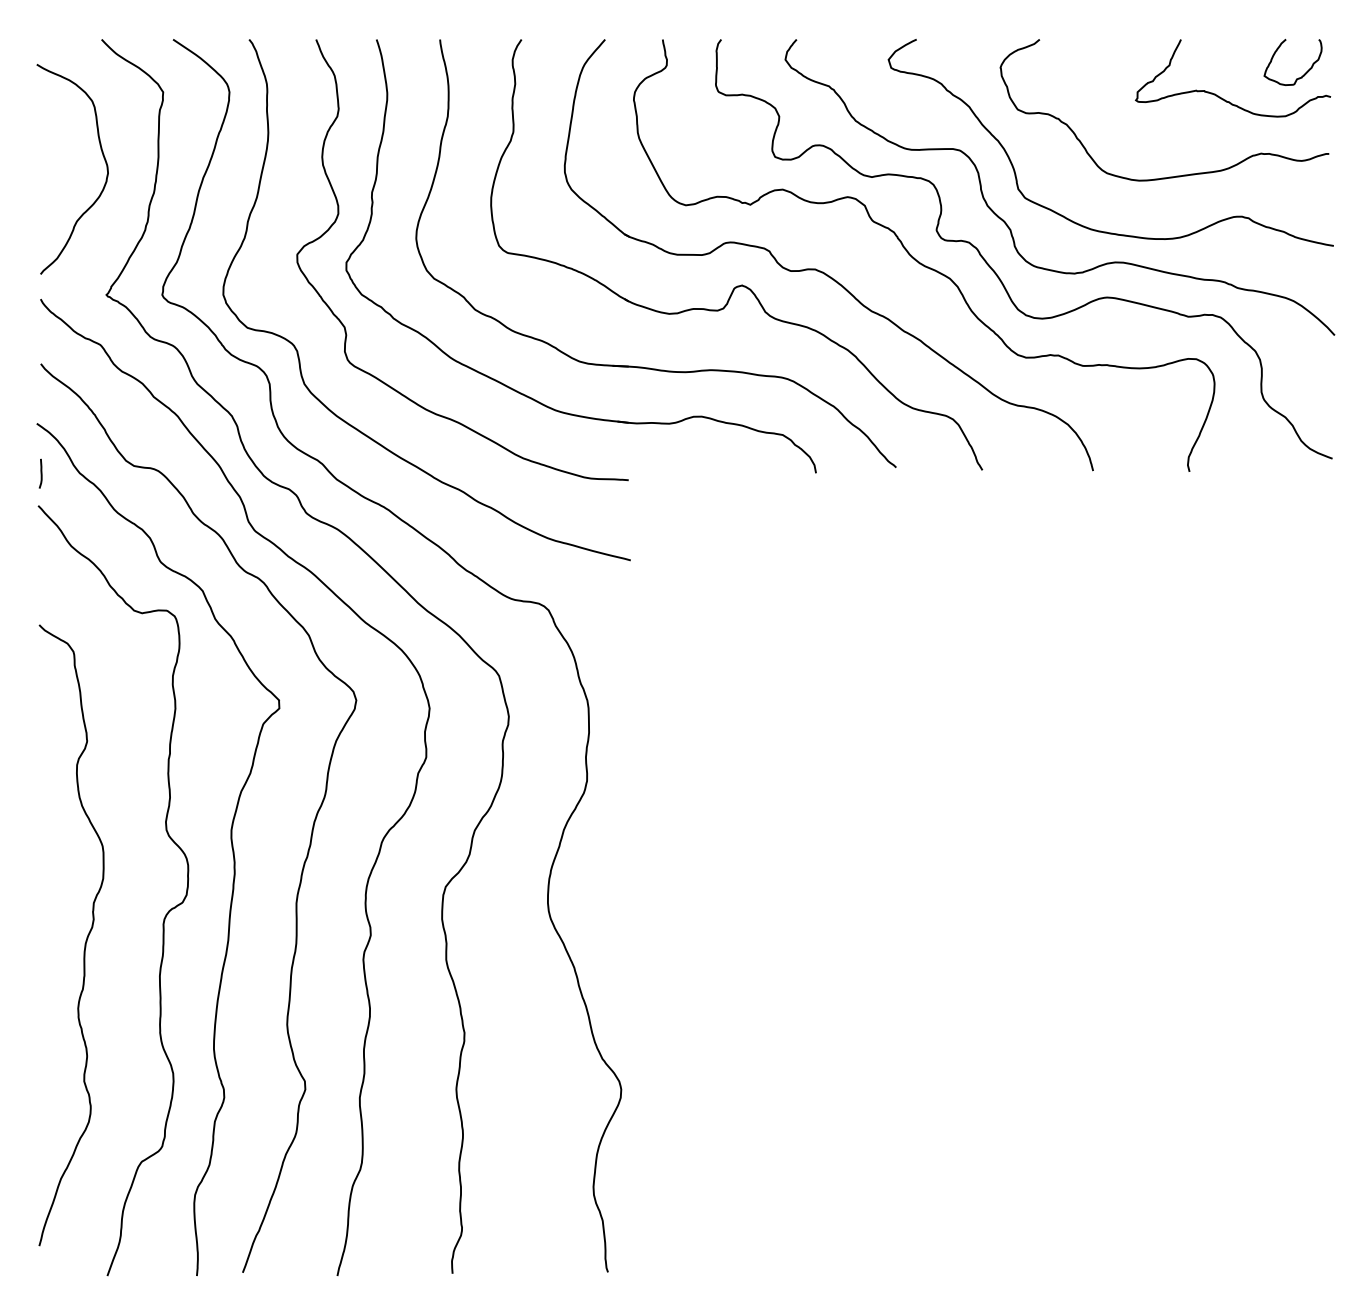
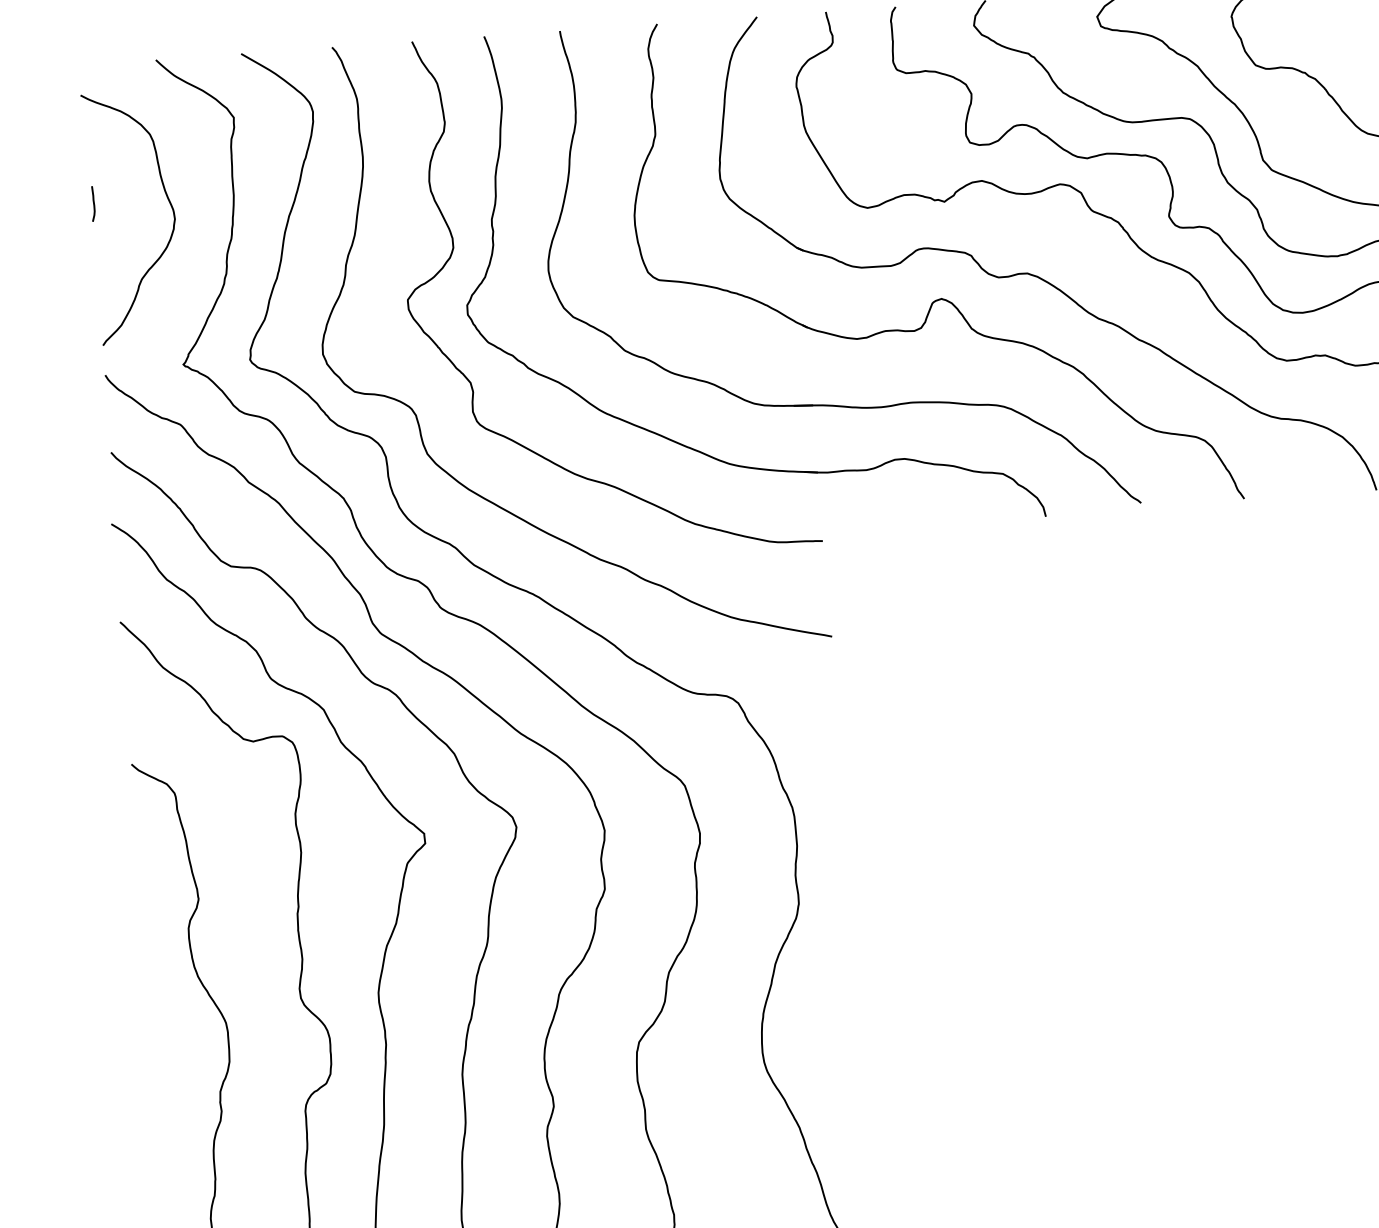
curve: (40, 473) -> (92, 203), moved

